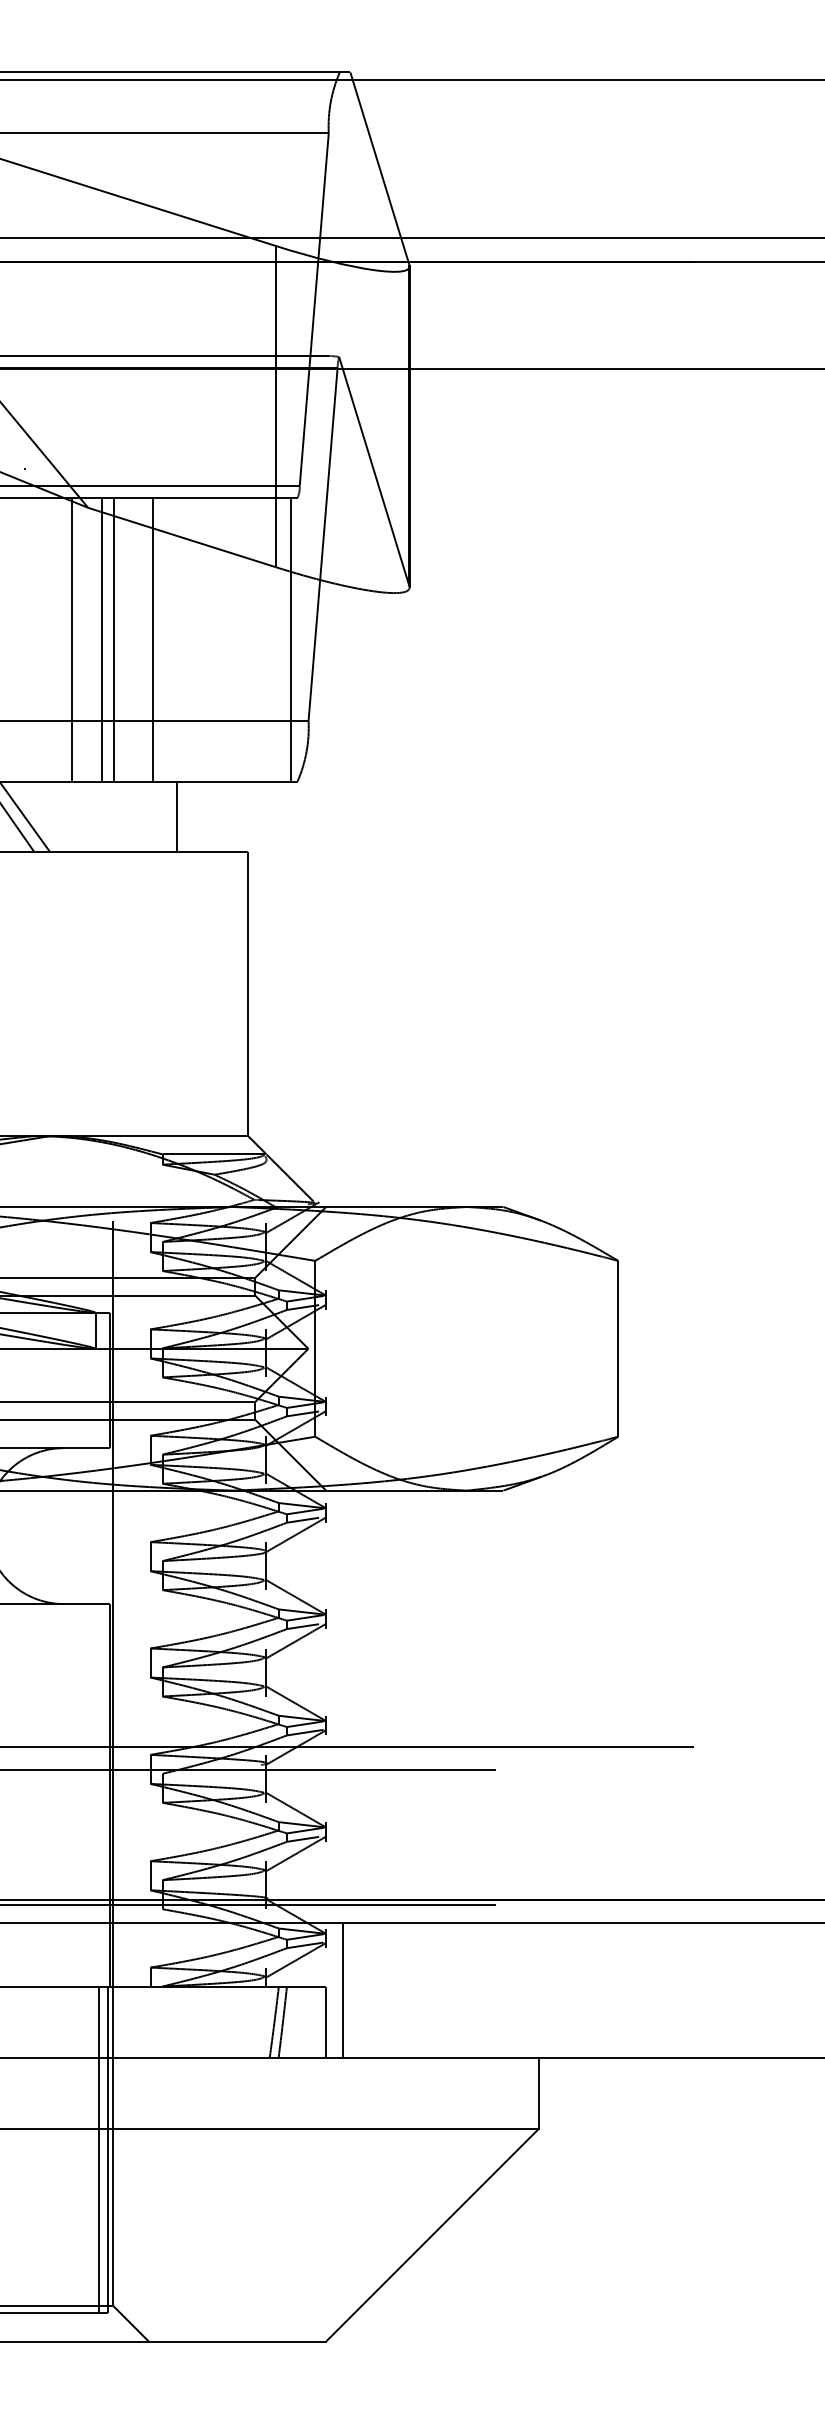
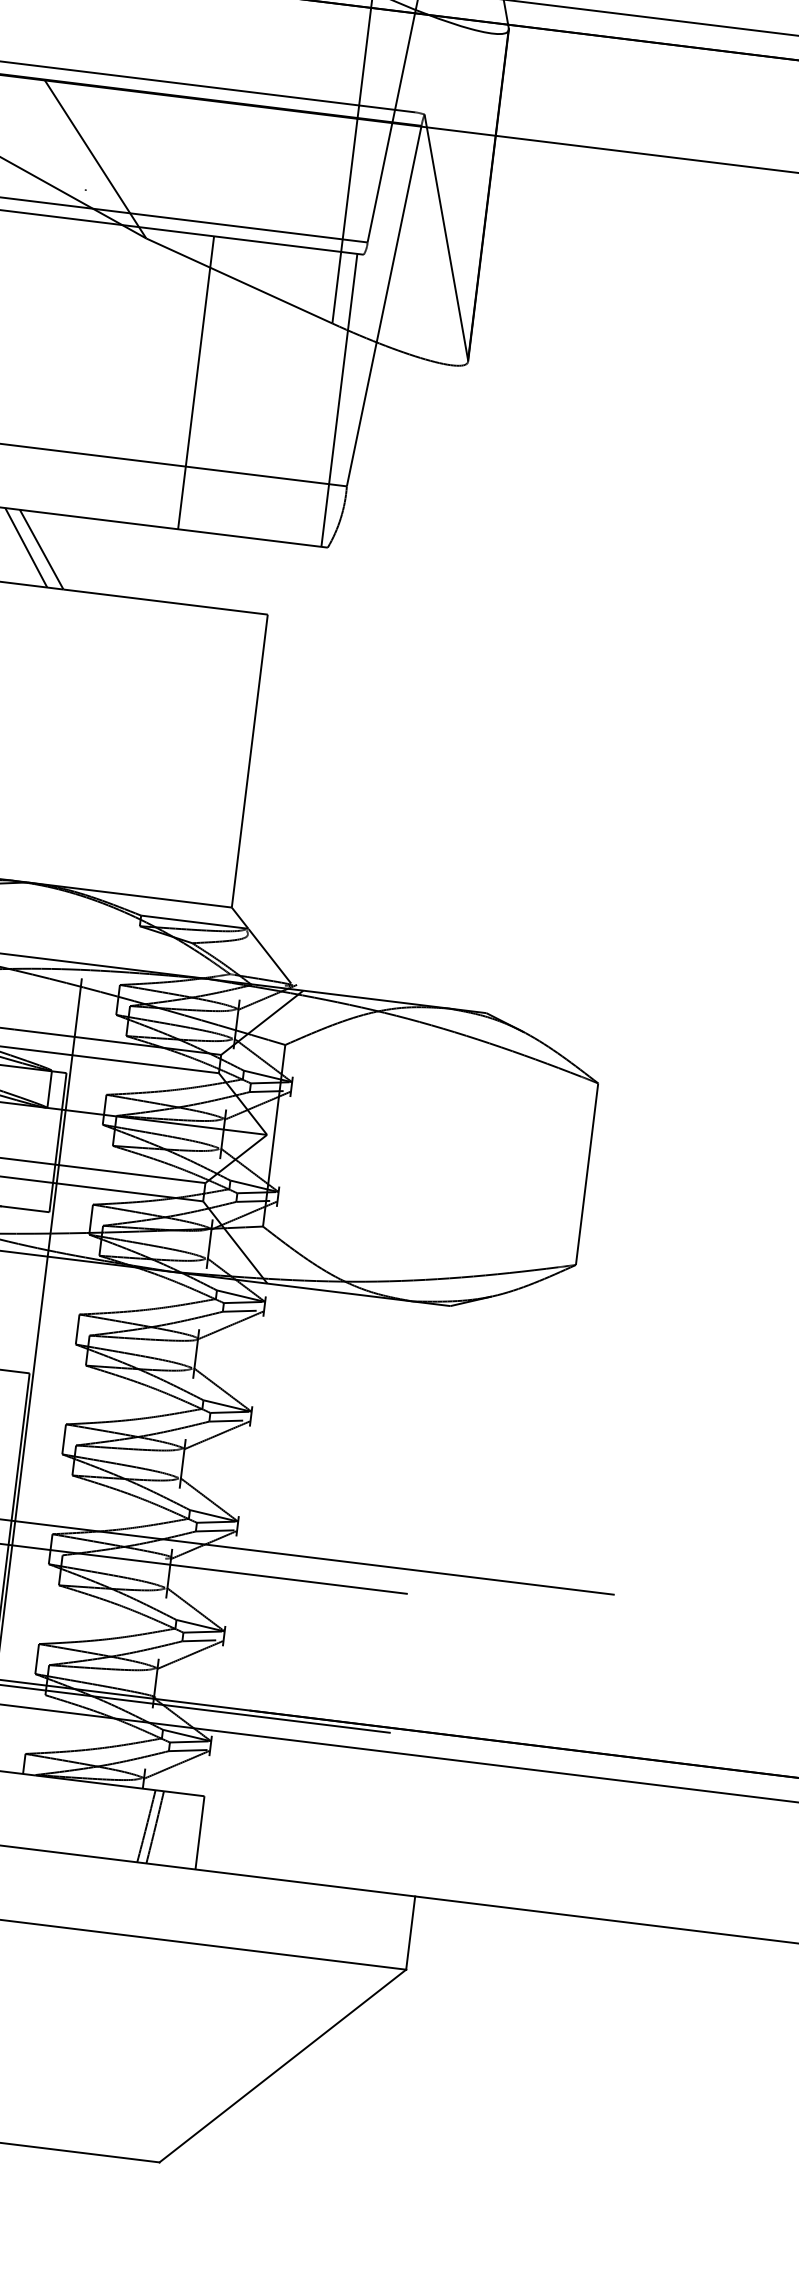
line: (72, 639) -> (113, 372), removed
line: (101, 639) -> (143, 376), removed
line: (114, 639) -> (156, 377), removed
line: (177, 816) -> (199, 568), removed
line: (343, 1990) -> (221, 1802), removed

